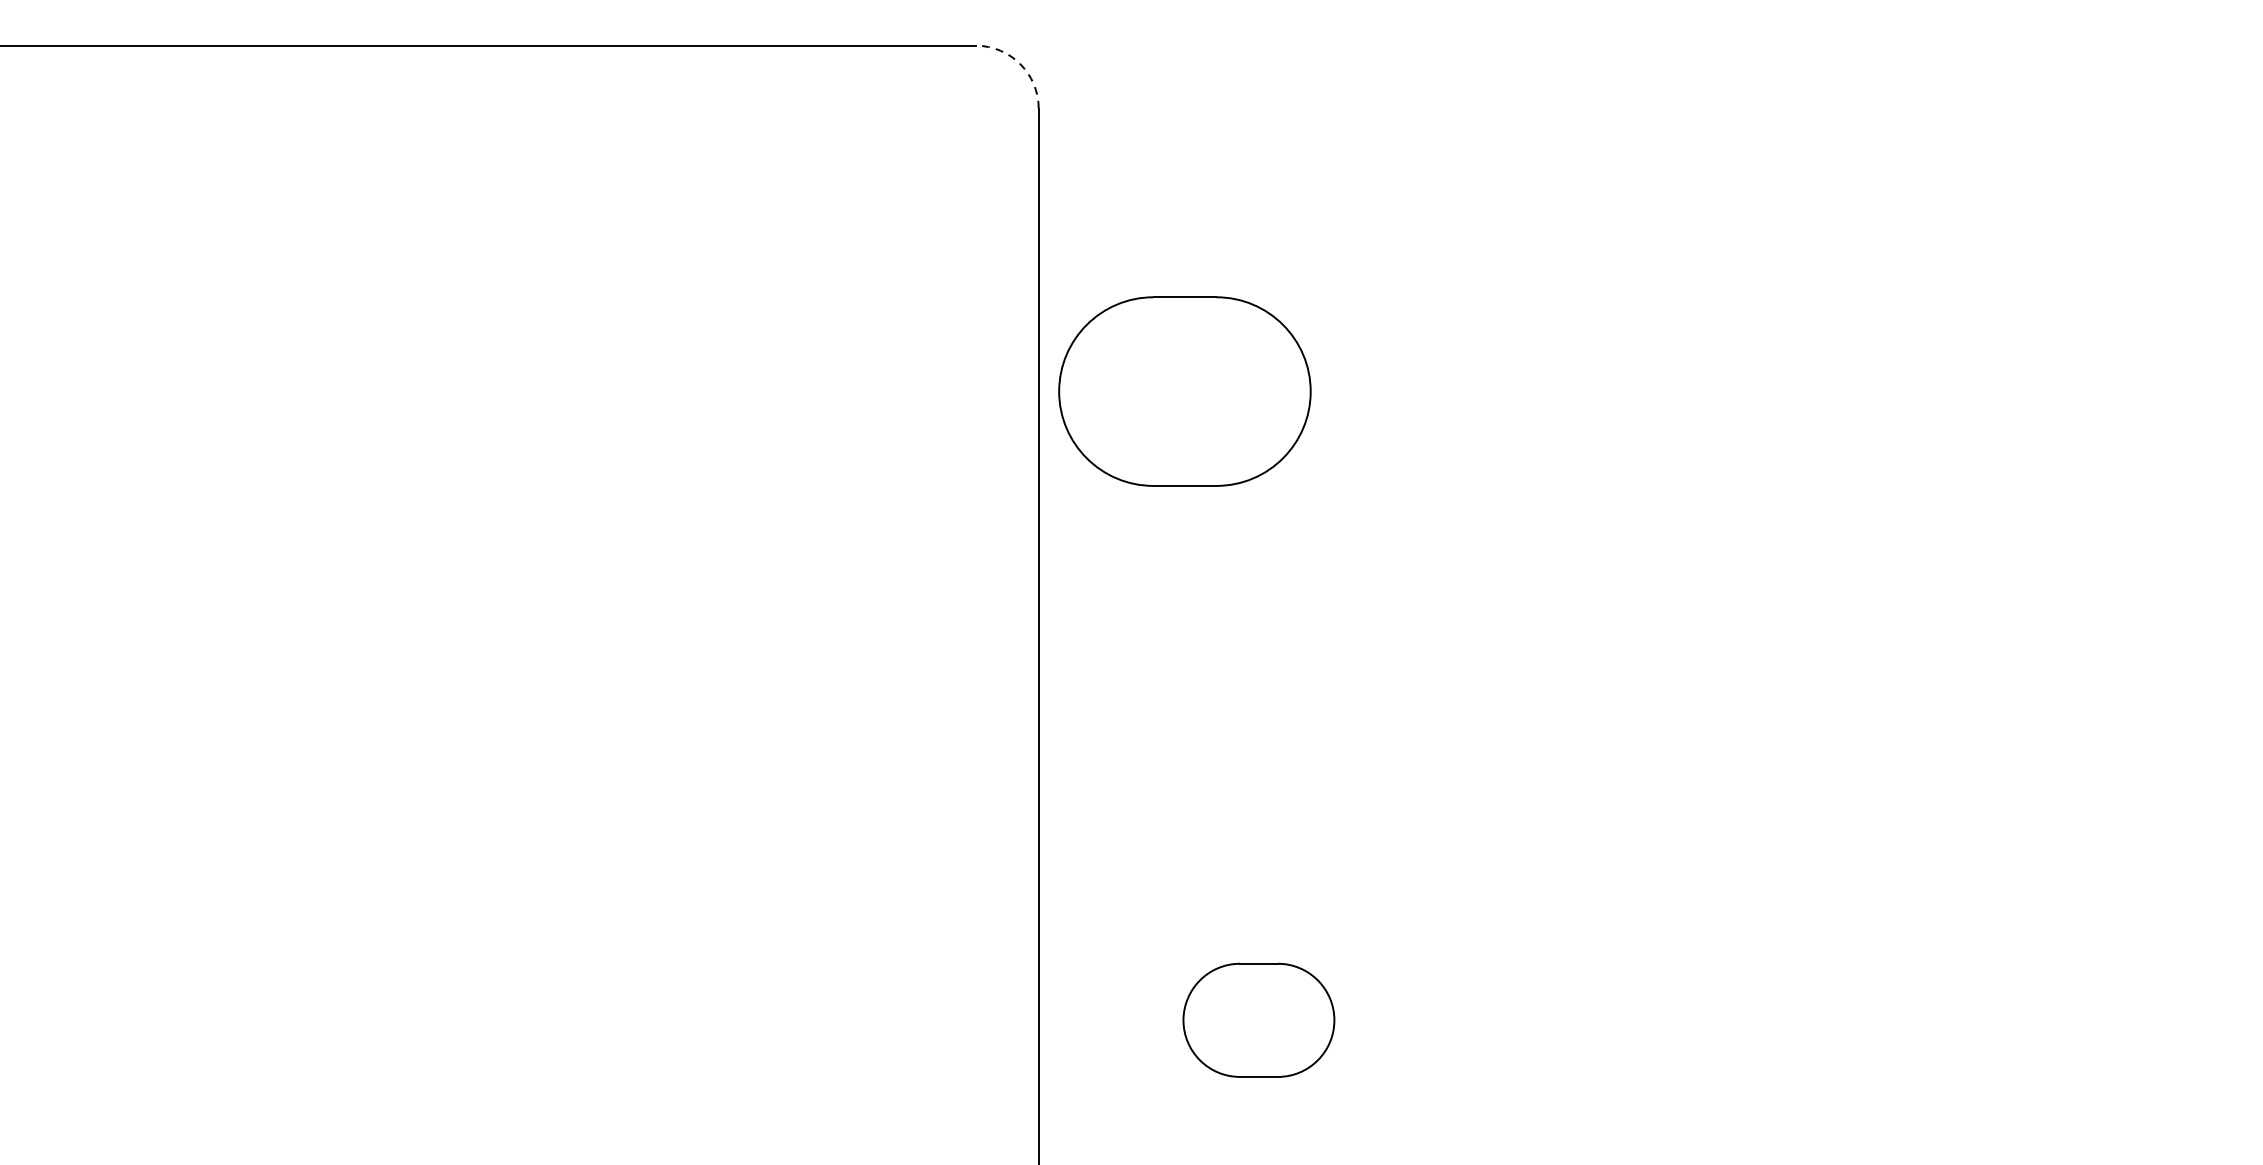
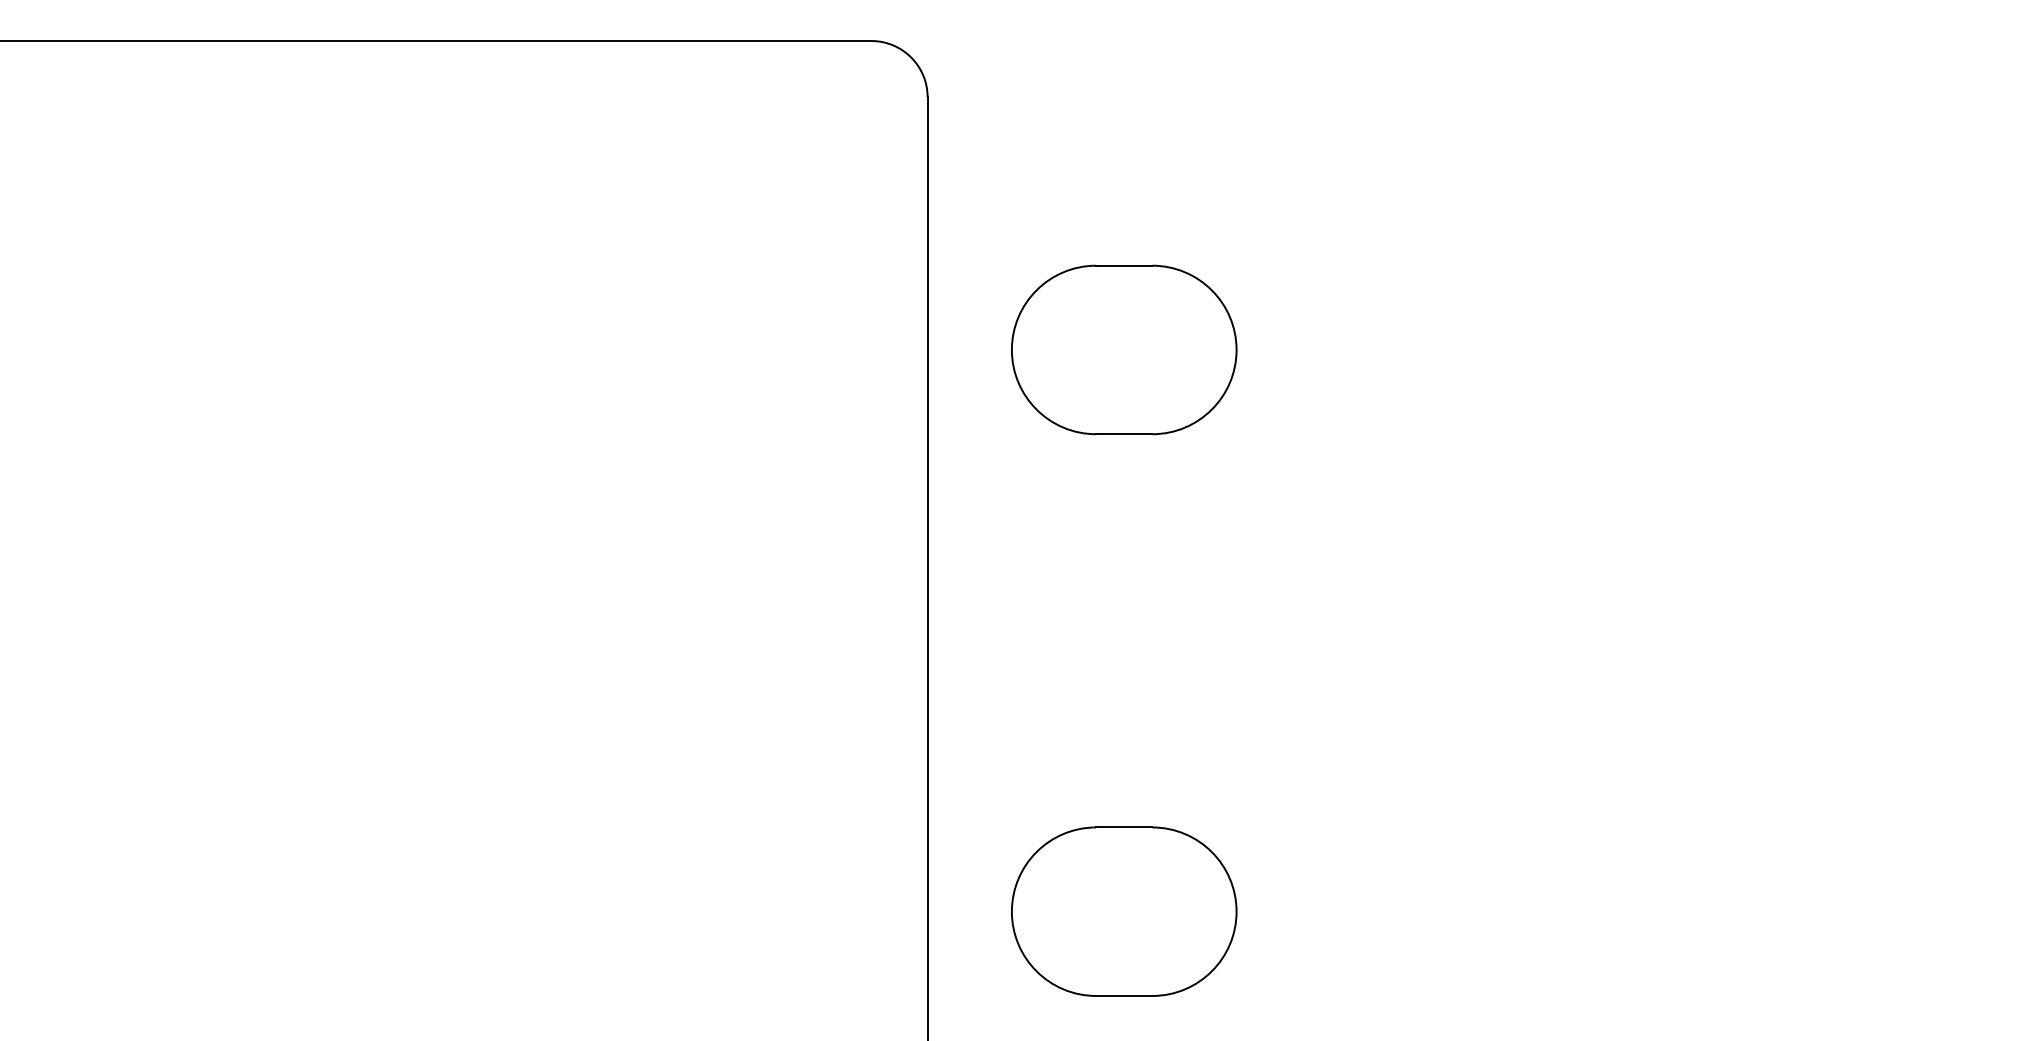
arc: (1020, 64) -> (911, 57), dashed -> solid
part: (1185, 391) -> (1124, 349), moved
part: (1259, 1020) -> (1124, 911), size x1.67

